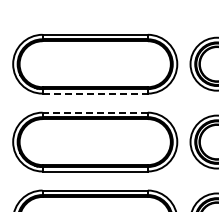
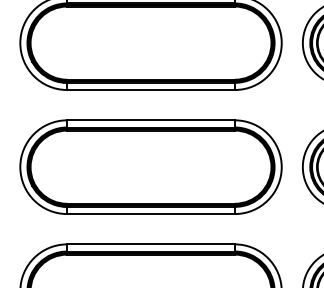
line: (95, 93) -> (151, 89), dashed -> solid
line: (95, 112) -> (151, 120), dashed -> solid

